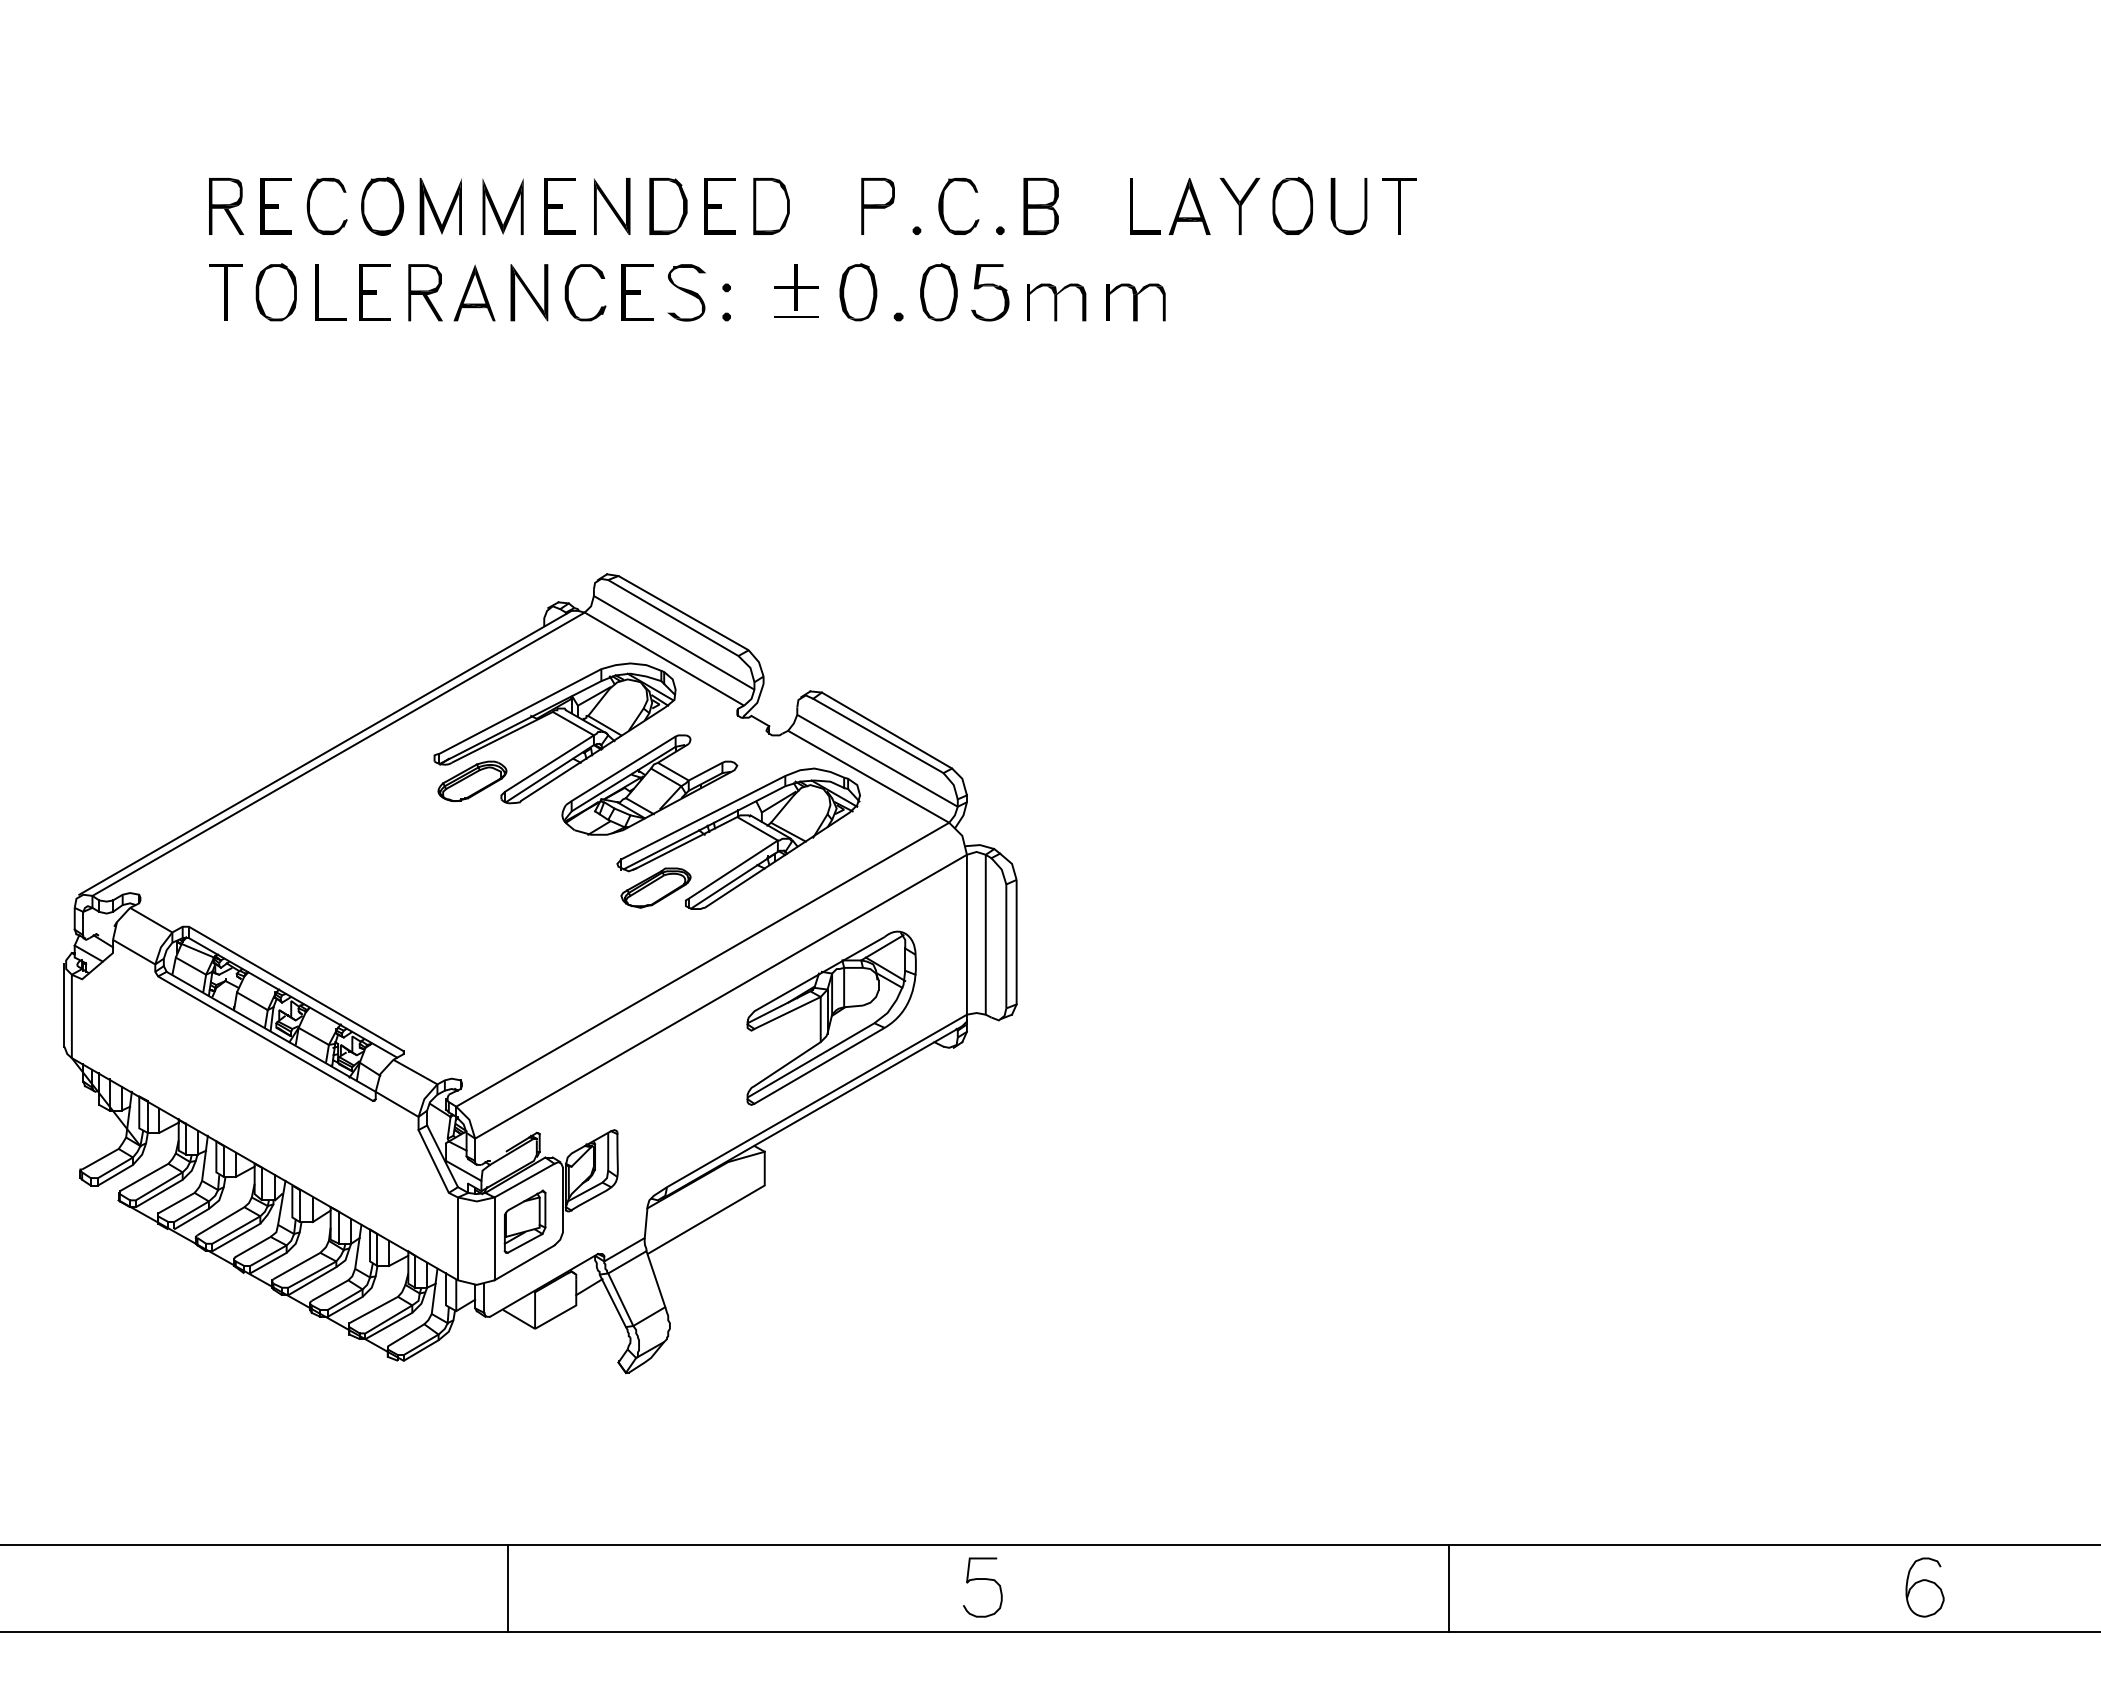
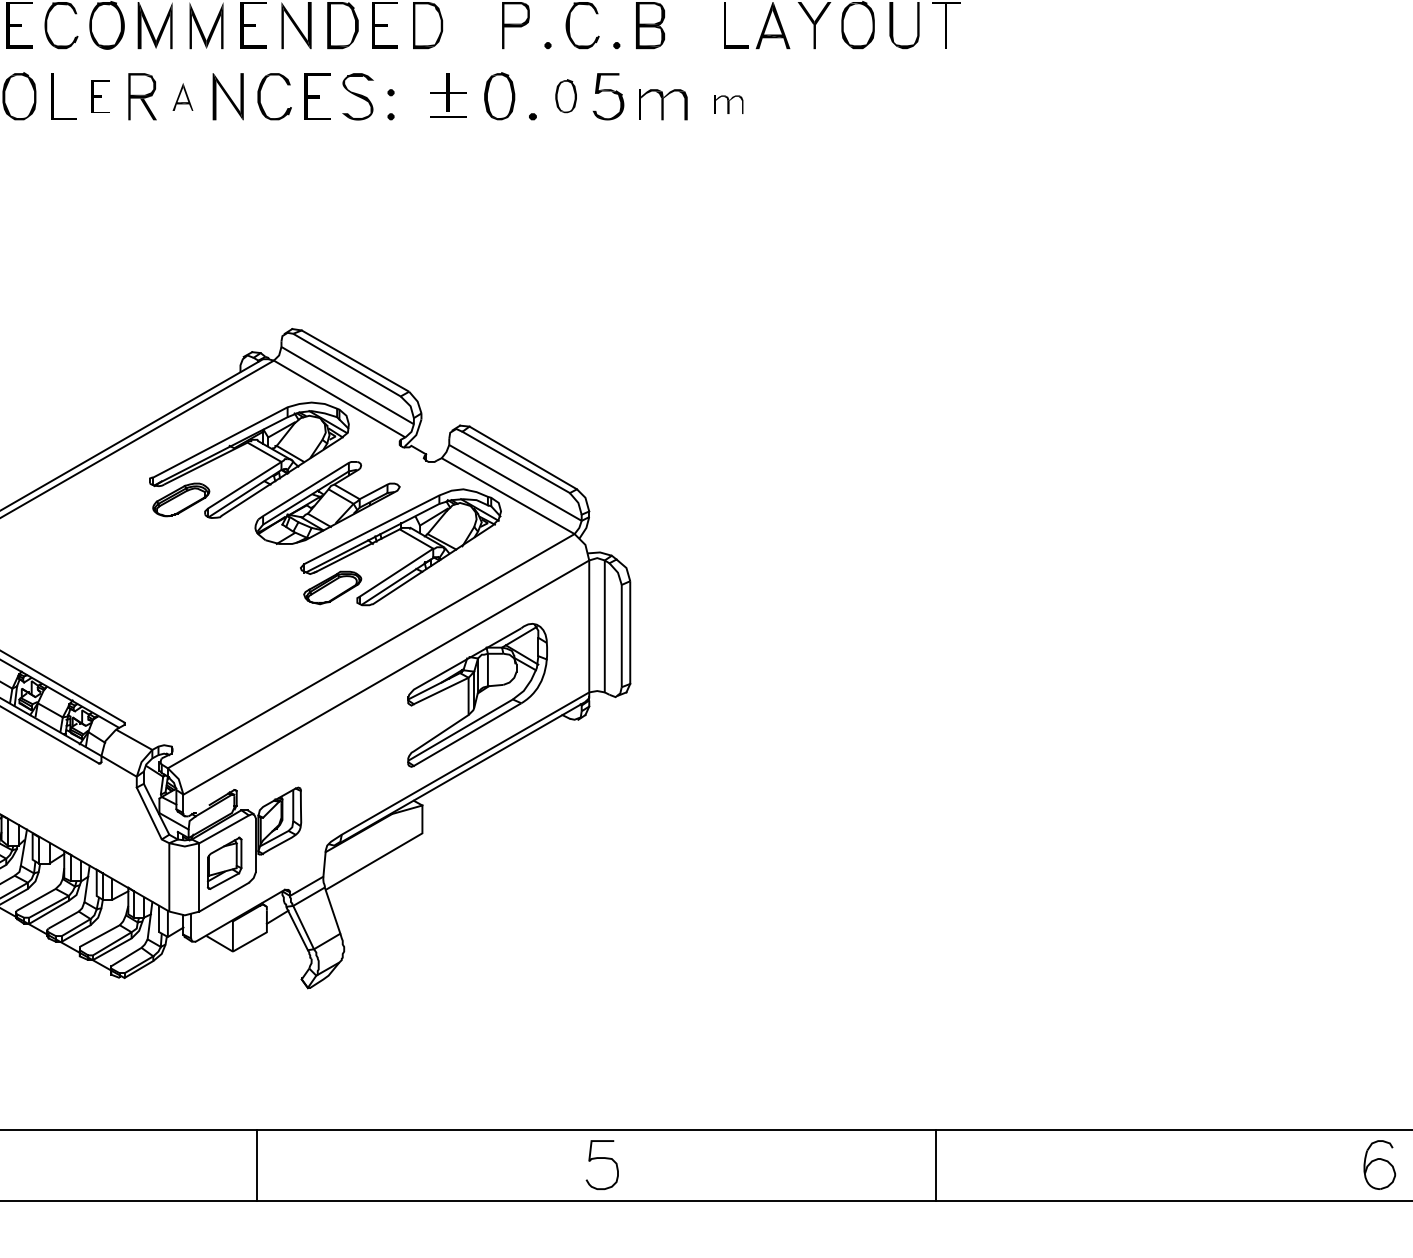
part: (374, 292) -> (100, 96), size x0.7
part: (474, 292) -> (182, 96), size x0.6
part: (938, 292) -> (565, 96), size x0.7
part: (1135, 302) -> (728, 104), size x0.6
line: (507, 1588) -> (257, 1165), moved
line: (1449, 1588) -> (936, 1165), moved

